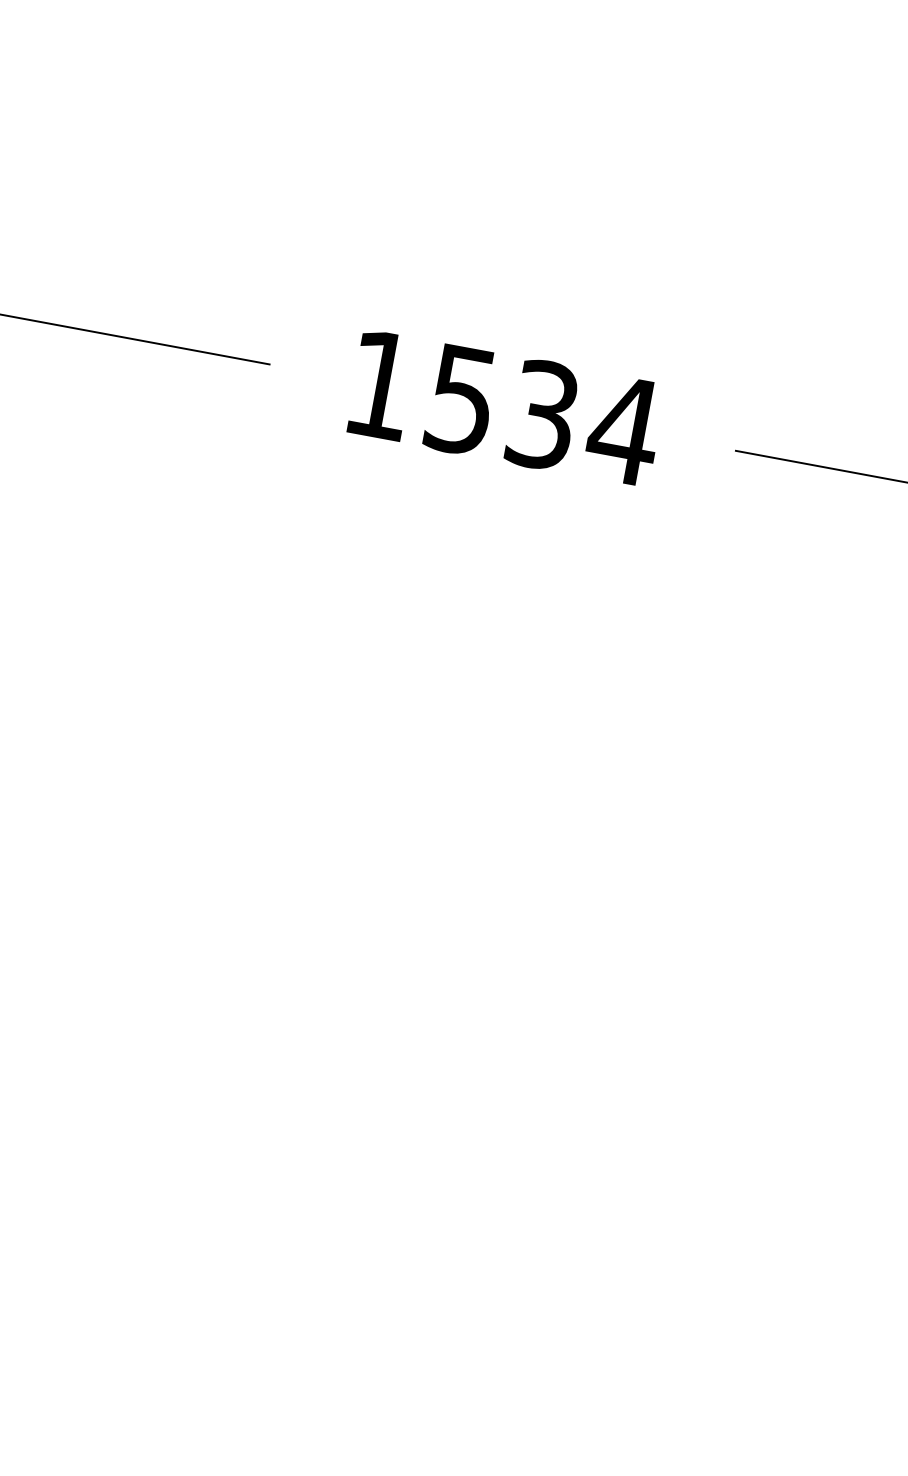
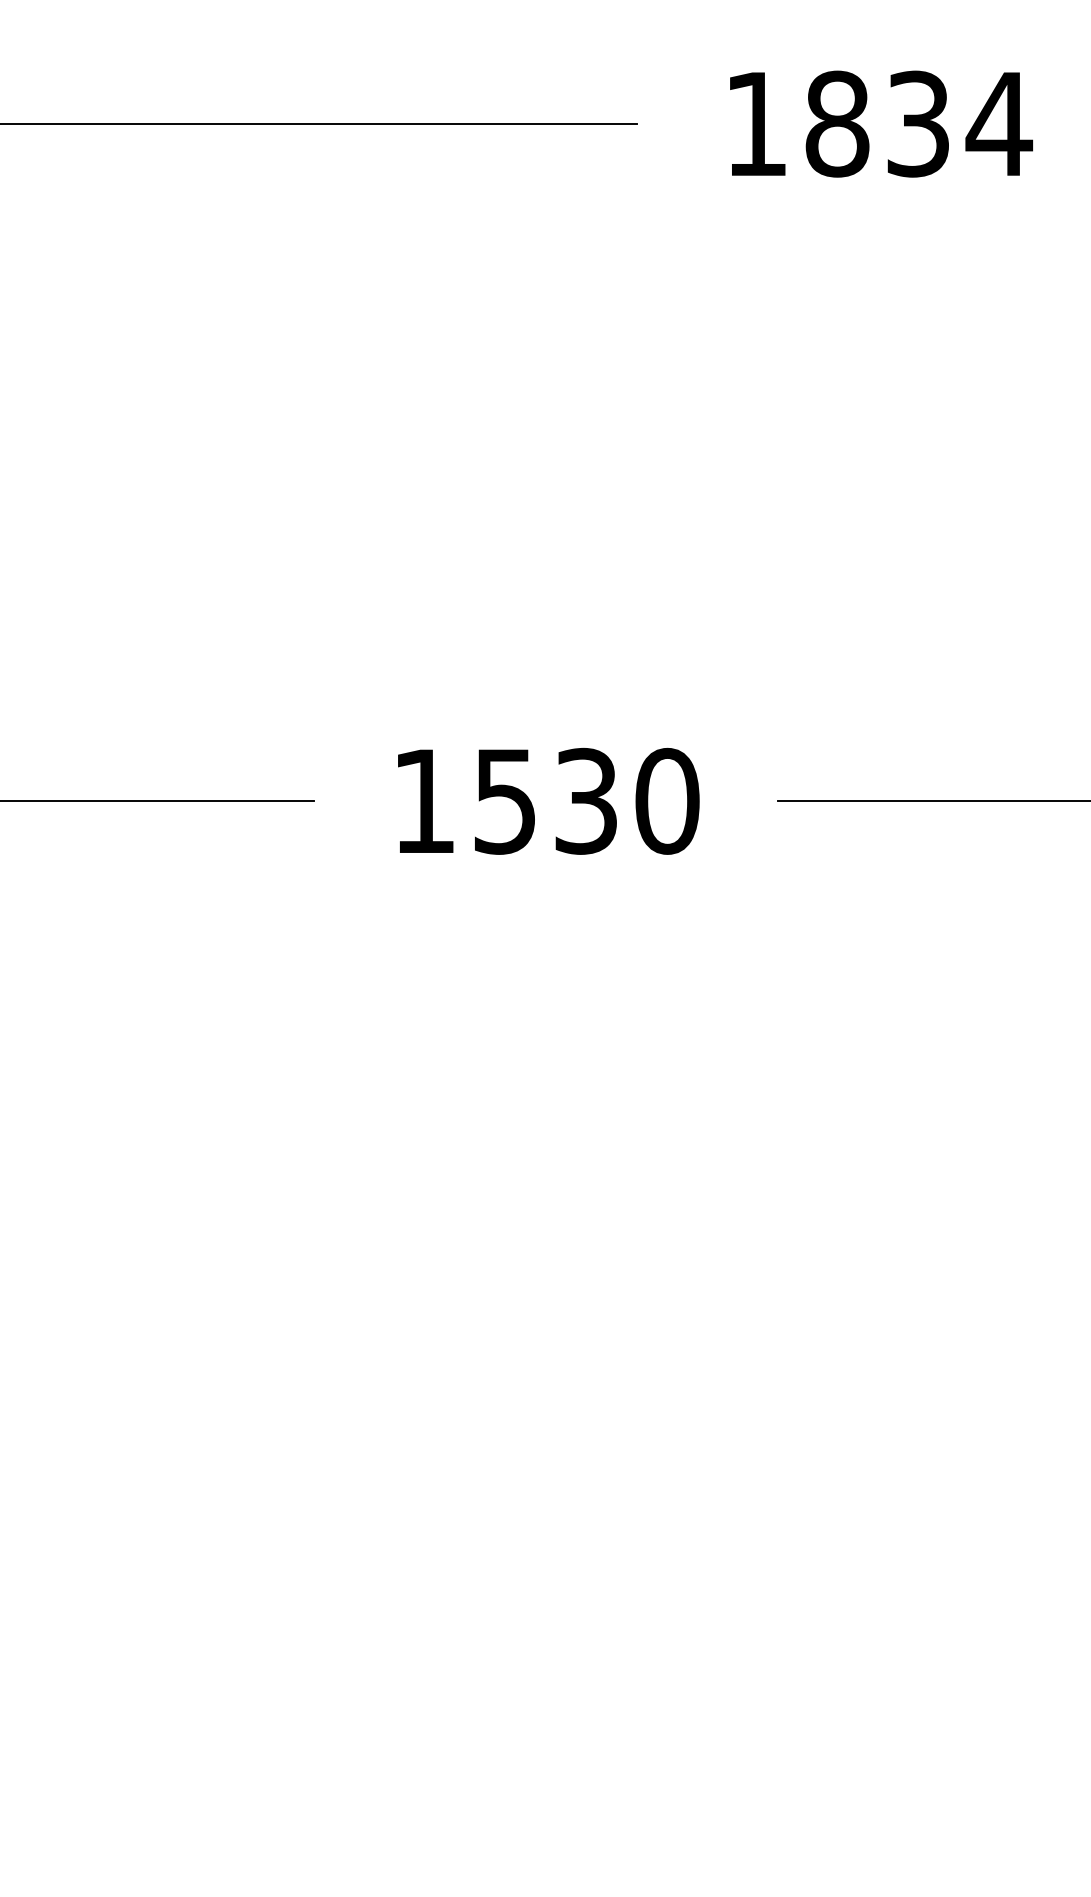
text: (623, 429) -> (666, 800), 1534 -> 1530

